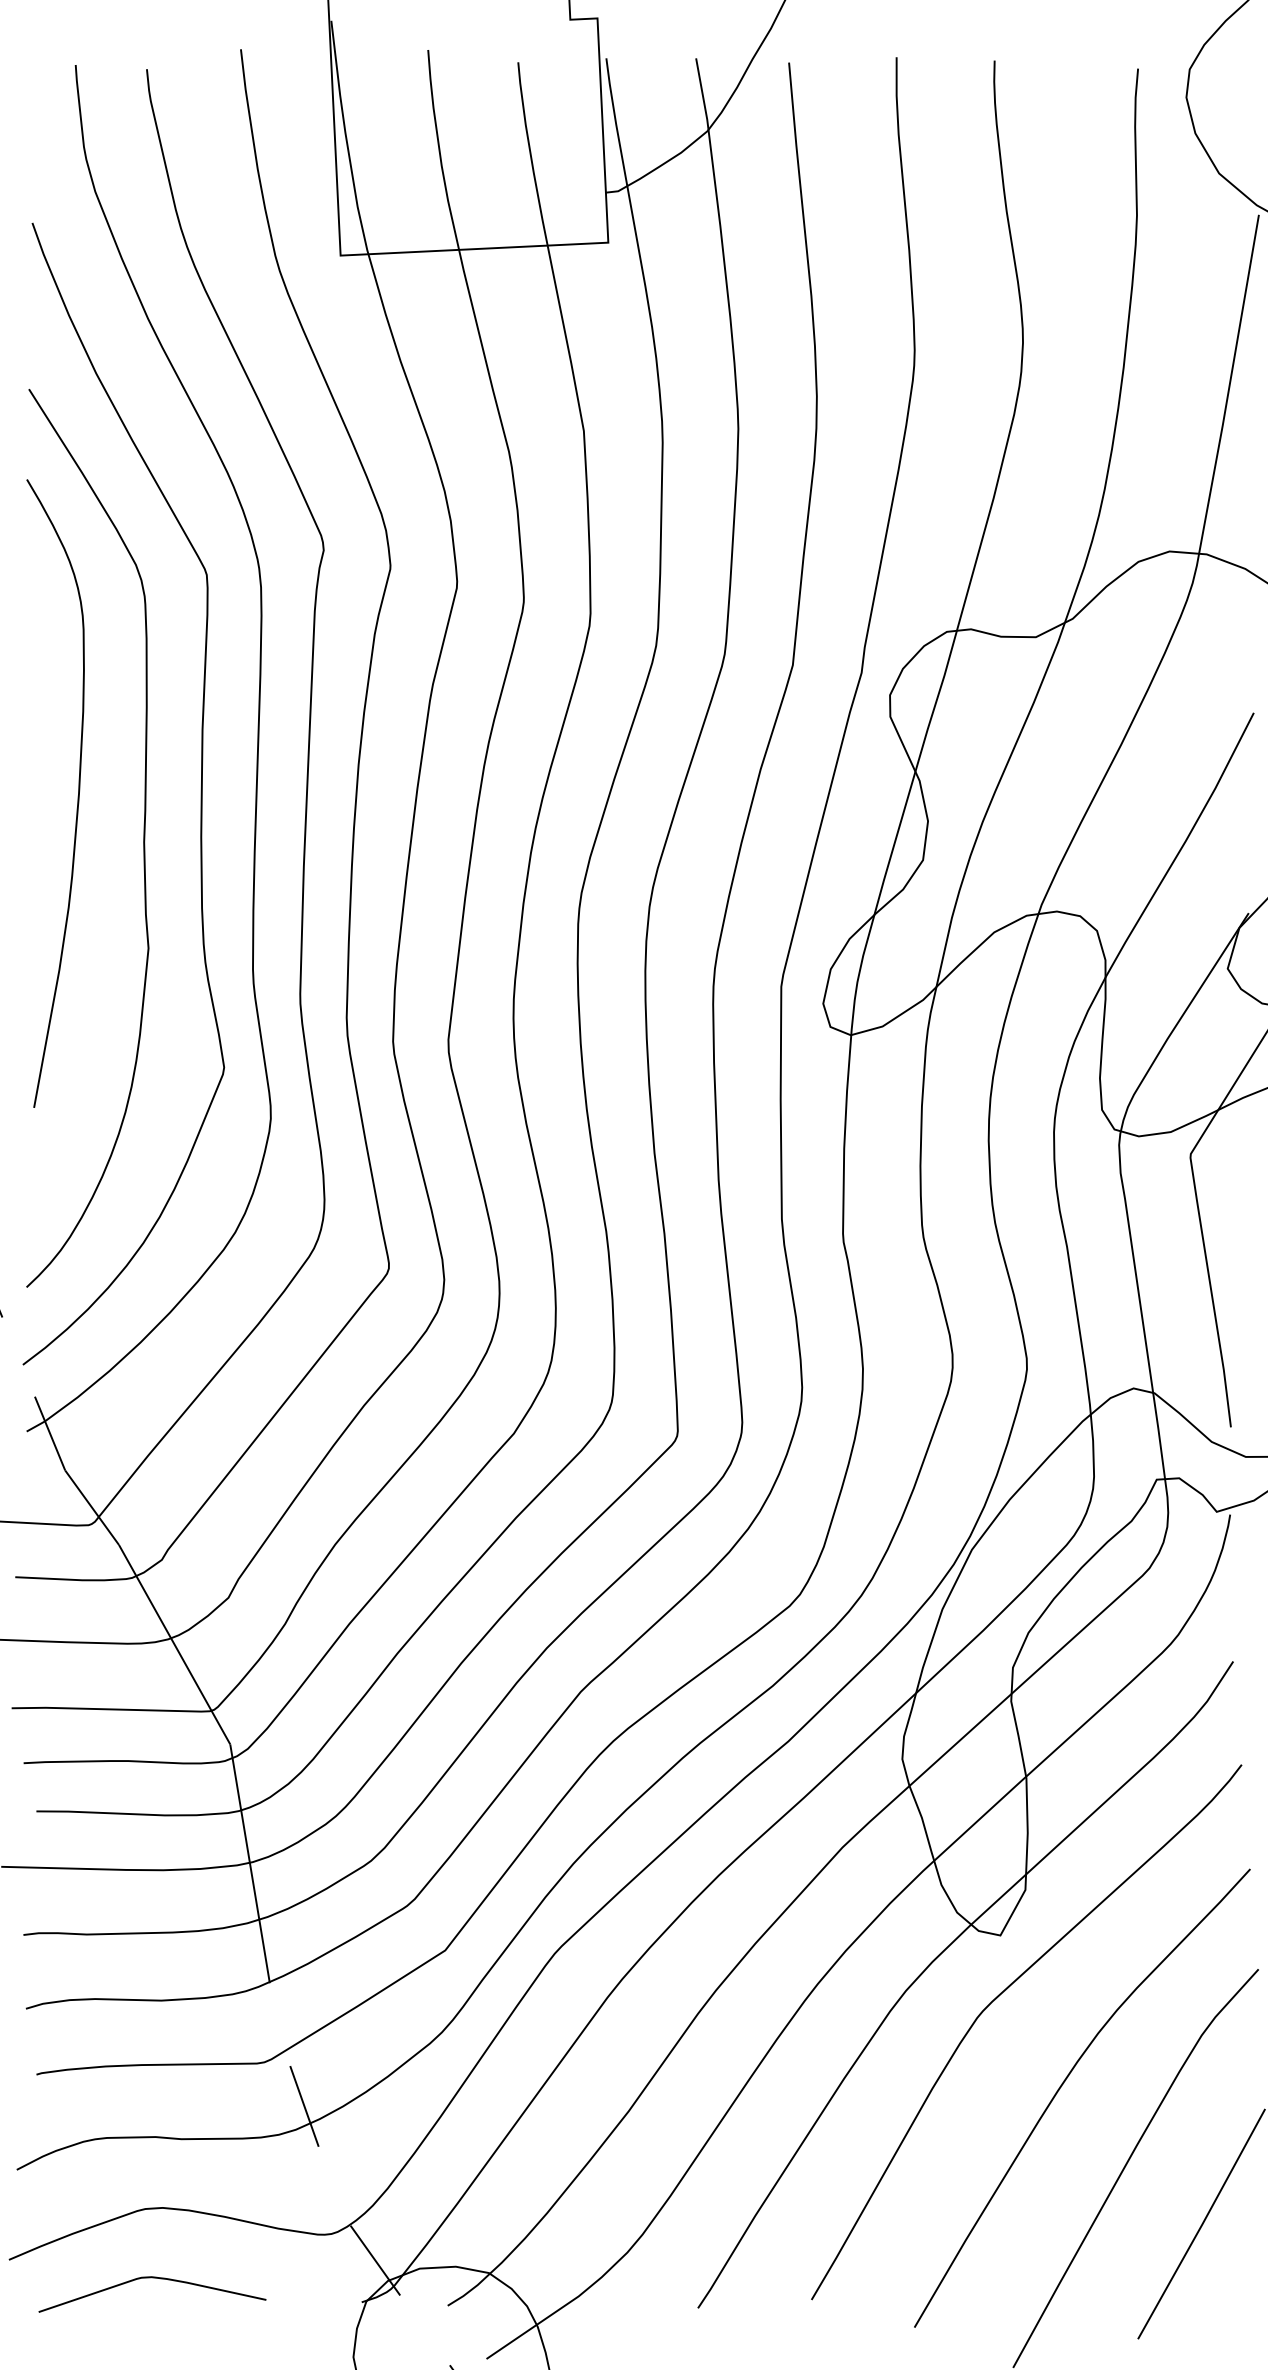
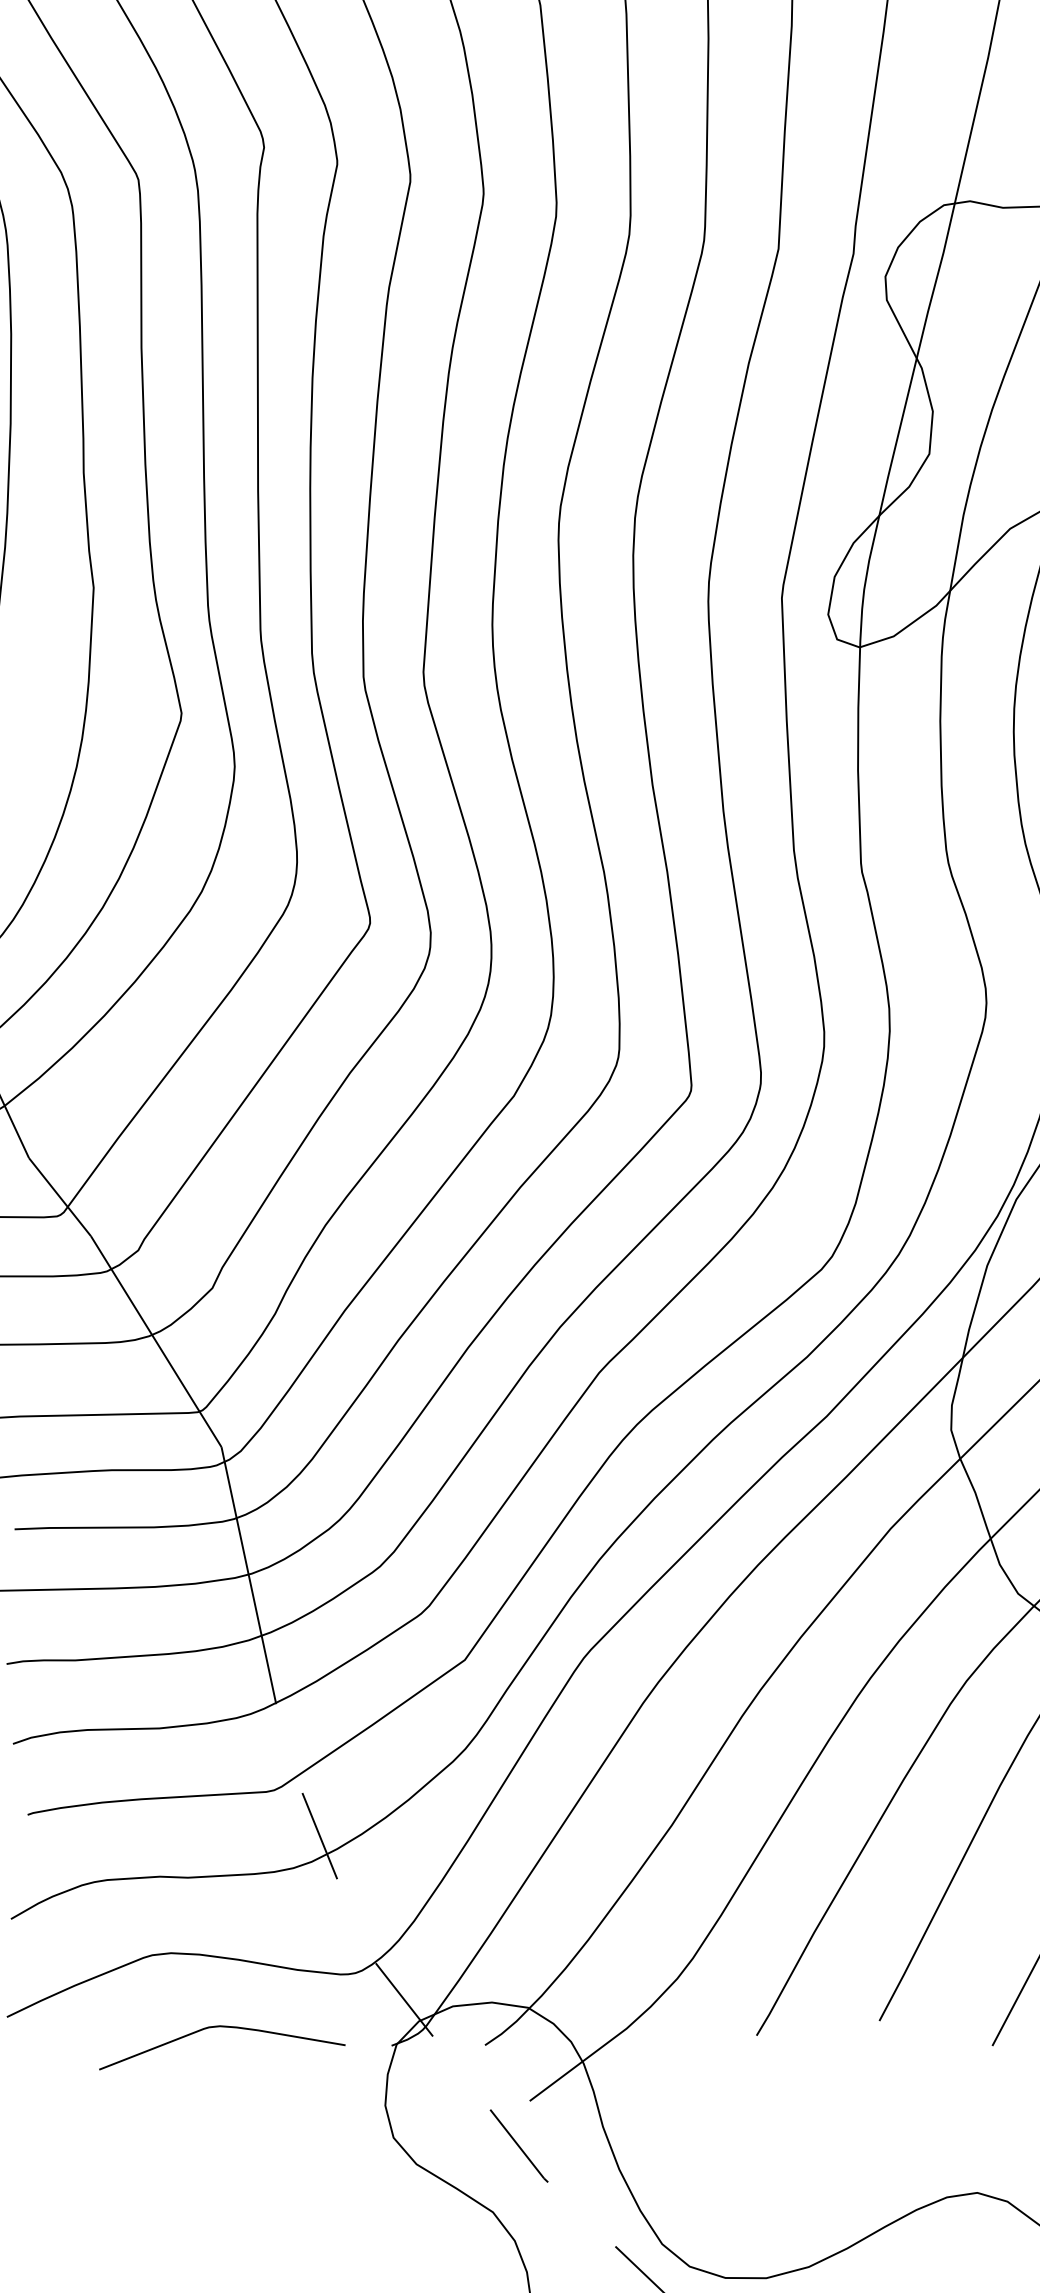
curve: (152, 2278) -> (220, 2027), moved

